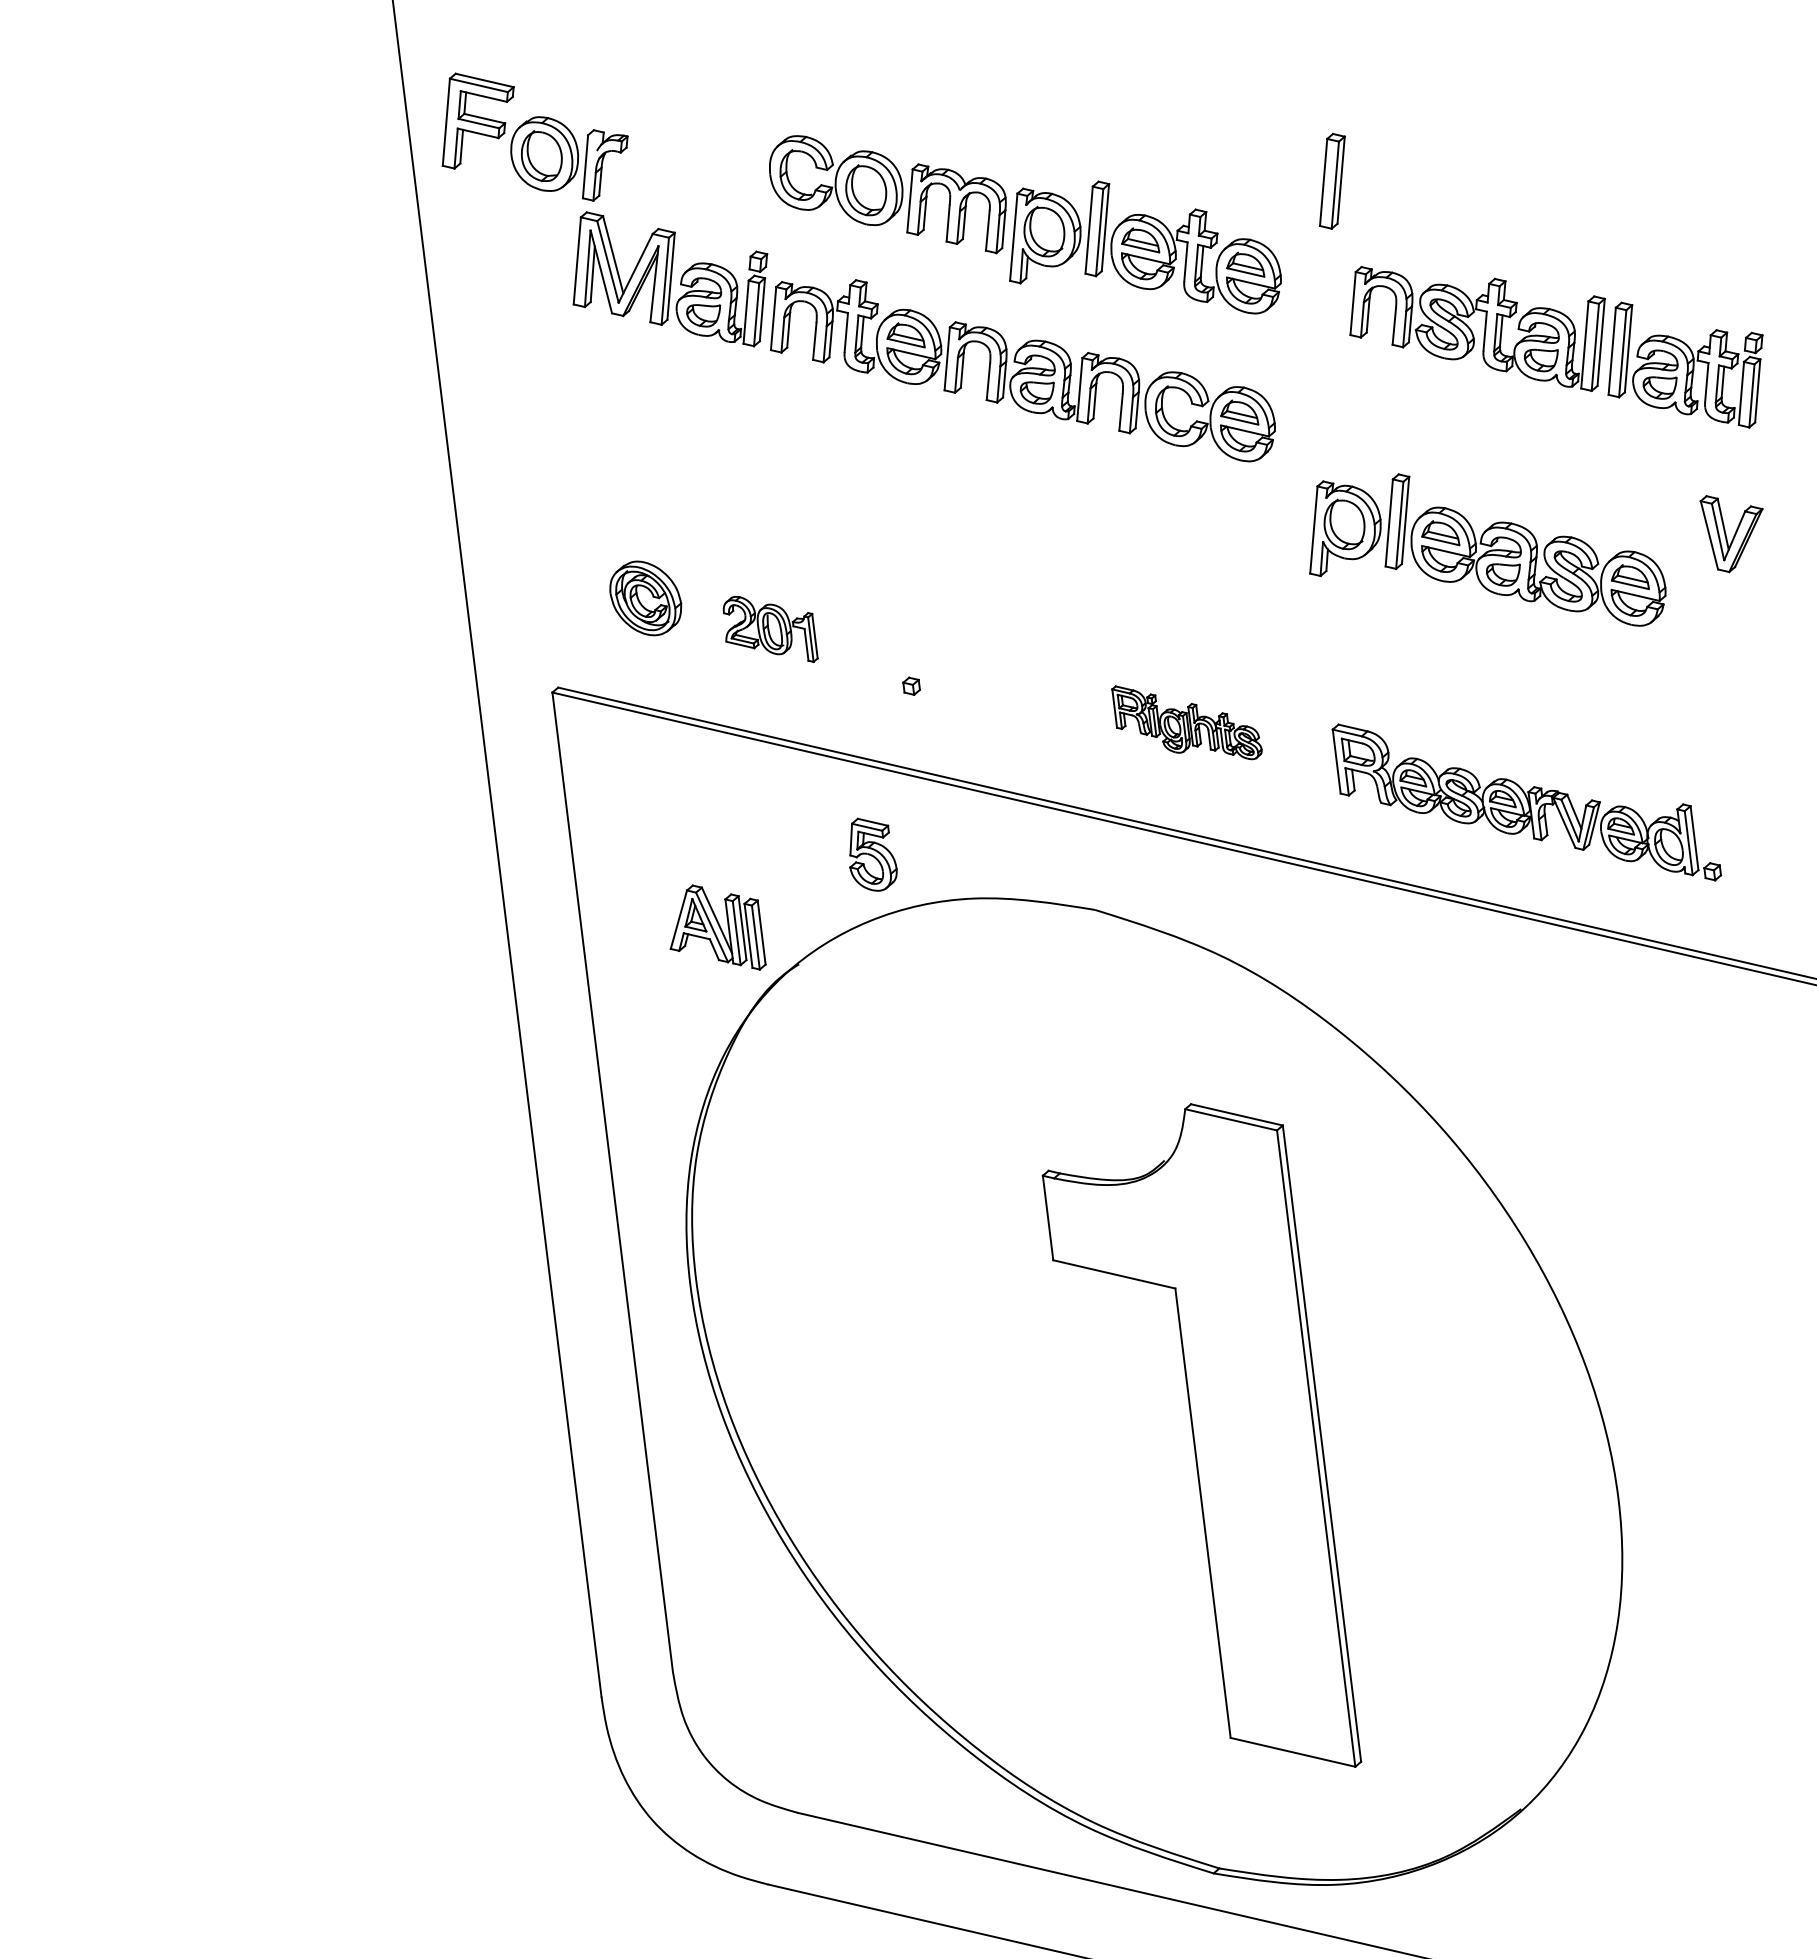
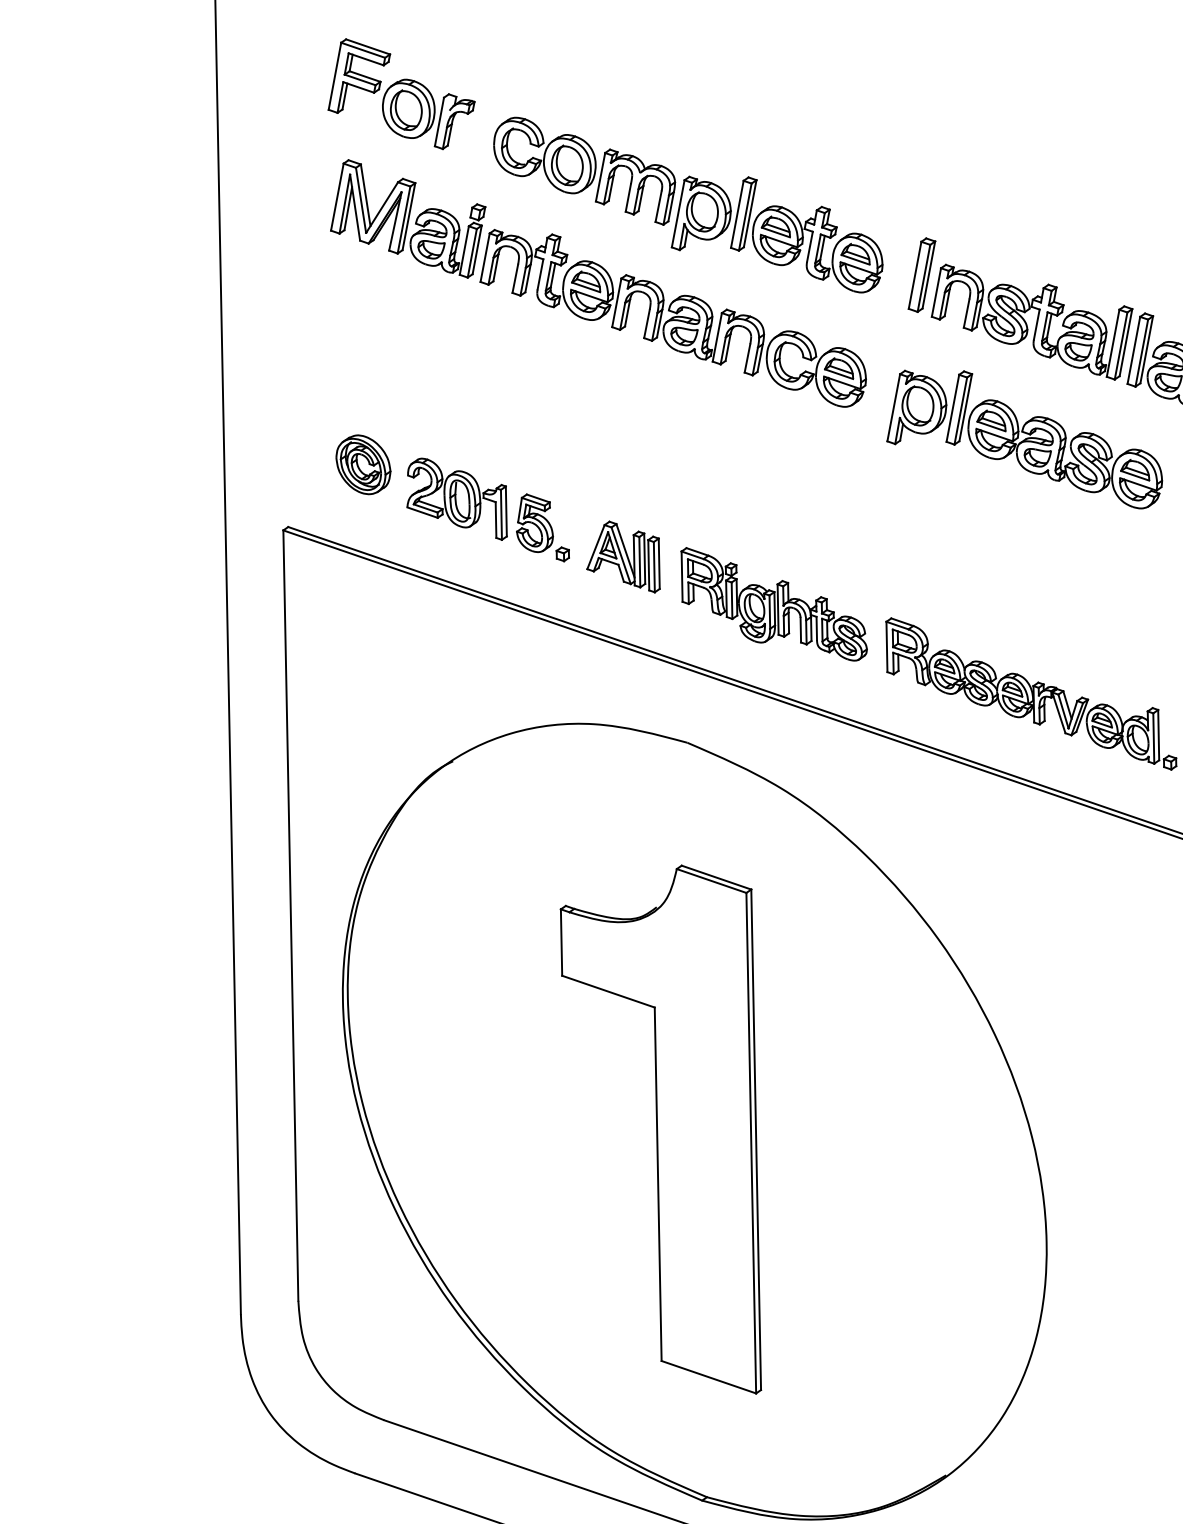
part: (534, 136) -> (402, 94), moved
part: (1332, 181) -> (922, 275), moved
part: (1487, 549) -> (1027, 436), moved
part: (770, 629) -> (457, 498), size x1.43
part: (1186, 722) -> (773, 604), size x1.67
part: (873, 854) -> (536, 523), moved
part: (717, 927) -> (625, 556), moved
part: (1201, 1435) -> (663, 1123), moved

